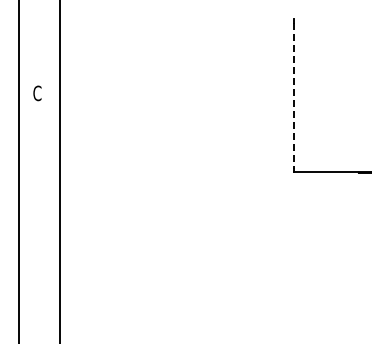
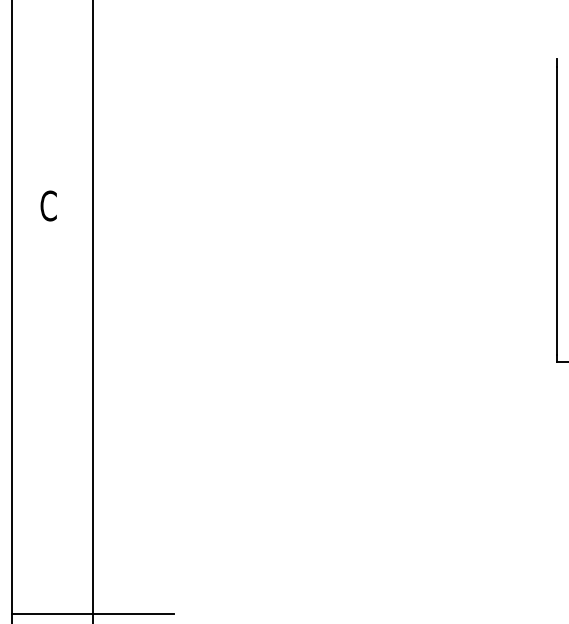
line: (294, 95) -> (557, 210), dashed -> solid
line: (59, 299) -> (92, 613), added

